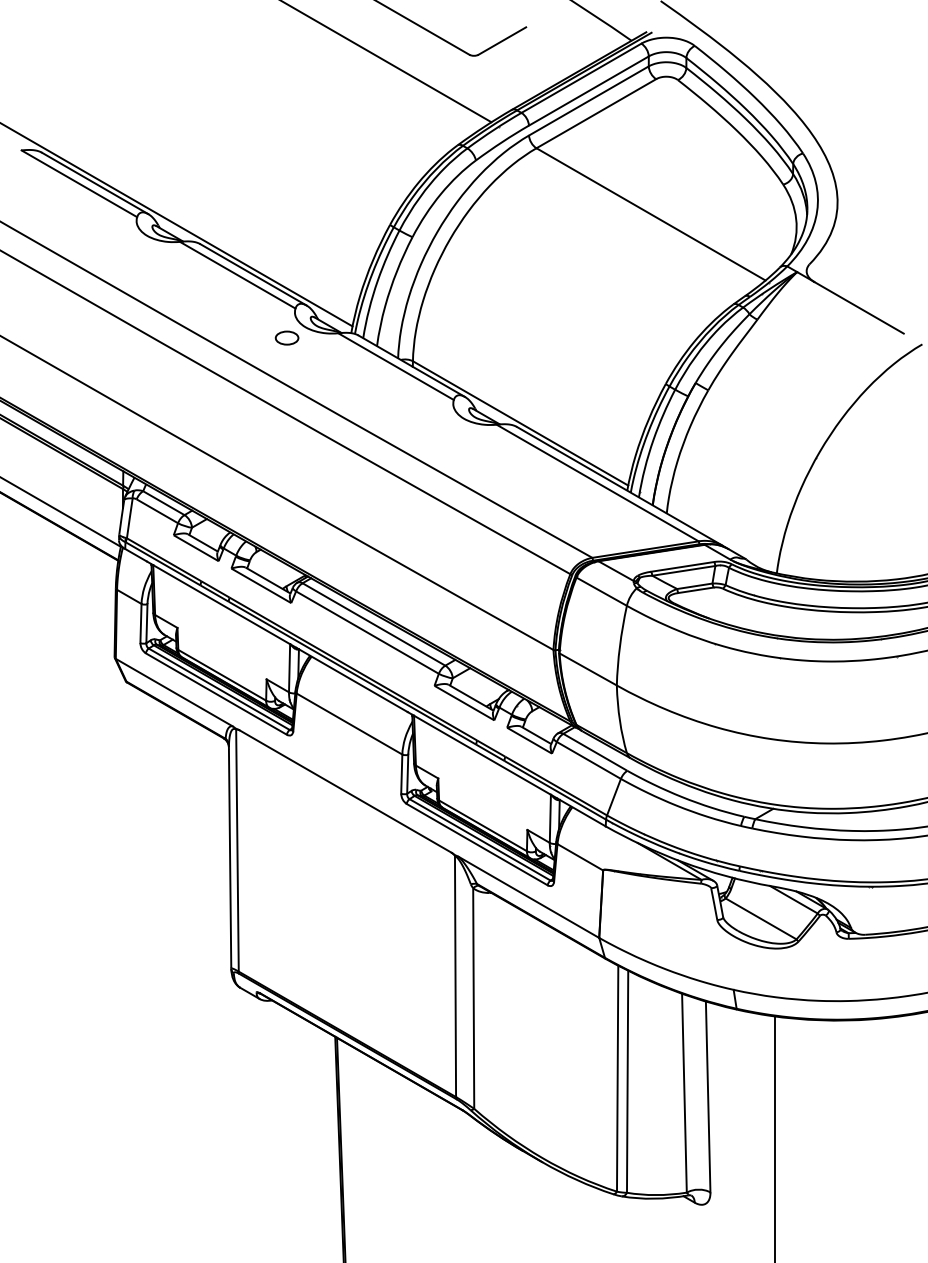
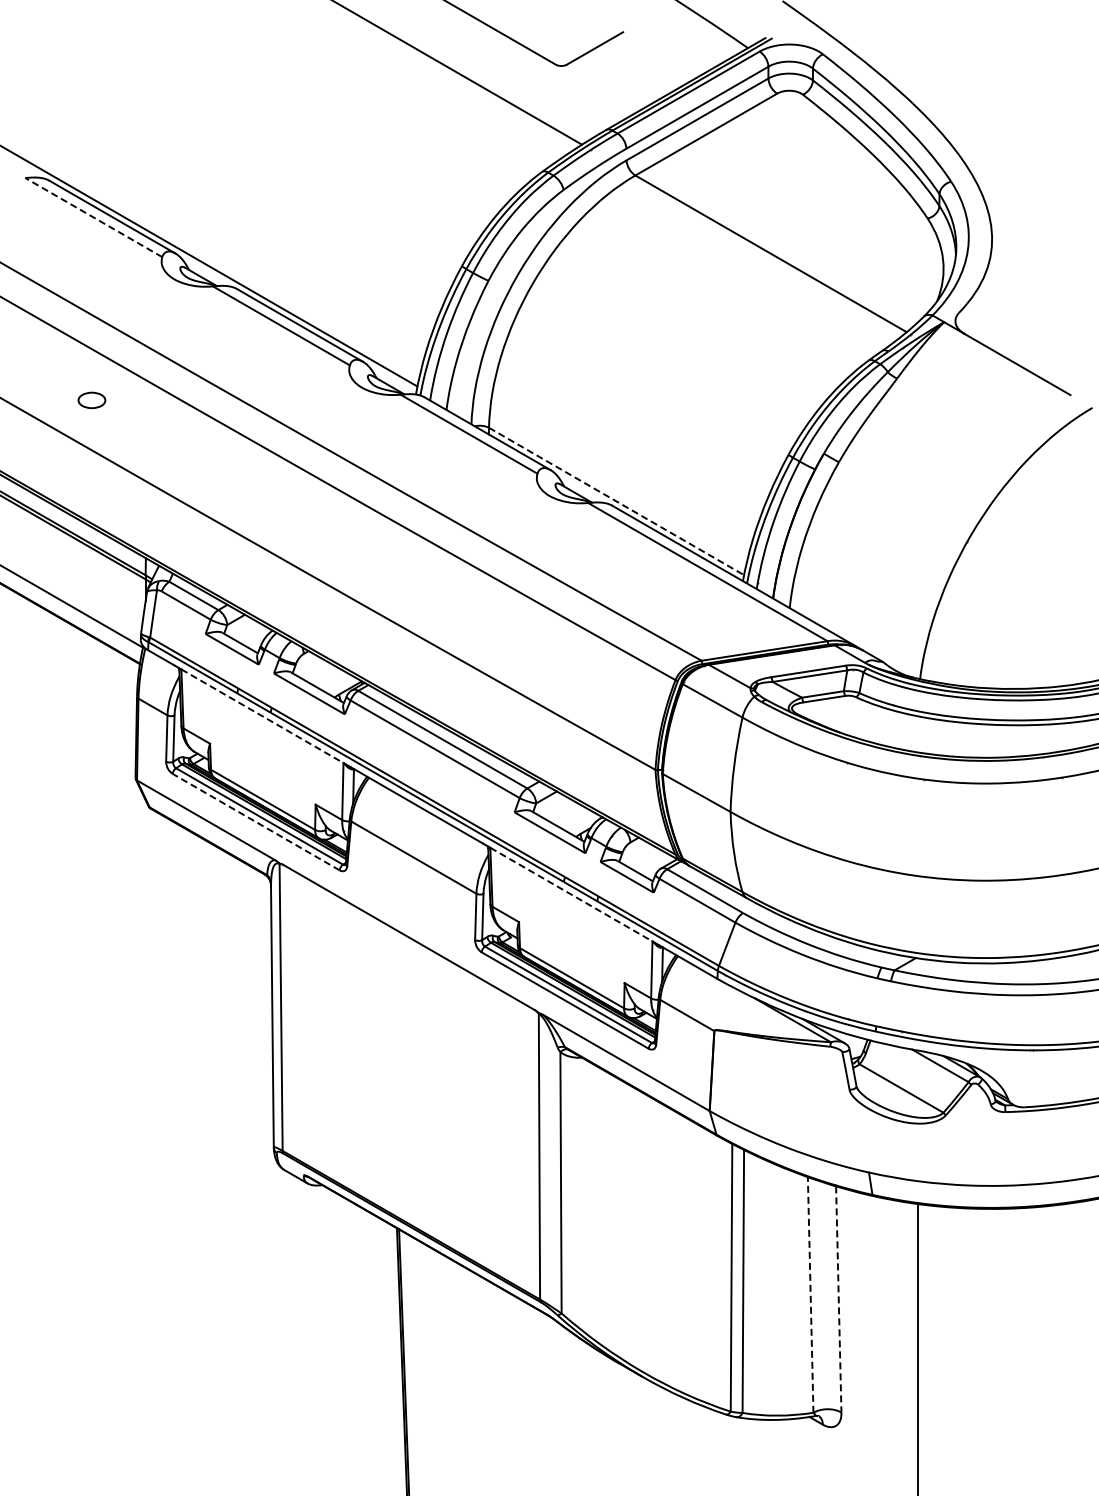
line: (79, 183) -> (93, 217), solid -> dashed
part: (286, 338) -> (91, 400), moved
line: (520, 423) -> (616, 501), solid -> dashed
line: (221, 604) -> (262, 716), solid -> dashed
line: (215, 693) -> (255, 821), solid -> dashed
line: (482, 755) -> (571, 894), solid -> dashed
line: (684, 1092) -> (810, 1294), solid -> dashed
line: (707, 1097) -> (838, 1299), solid -> dashed

